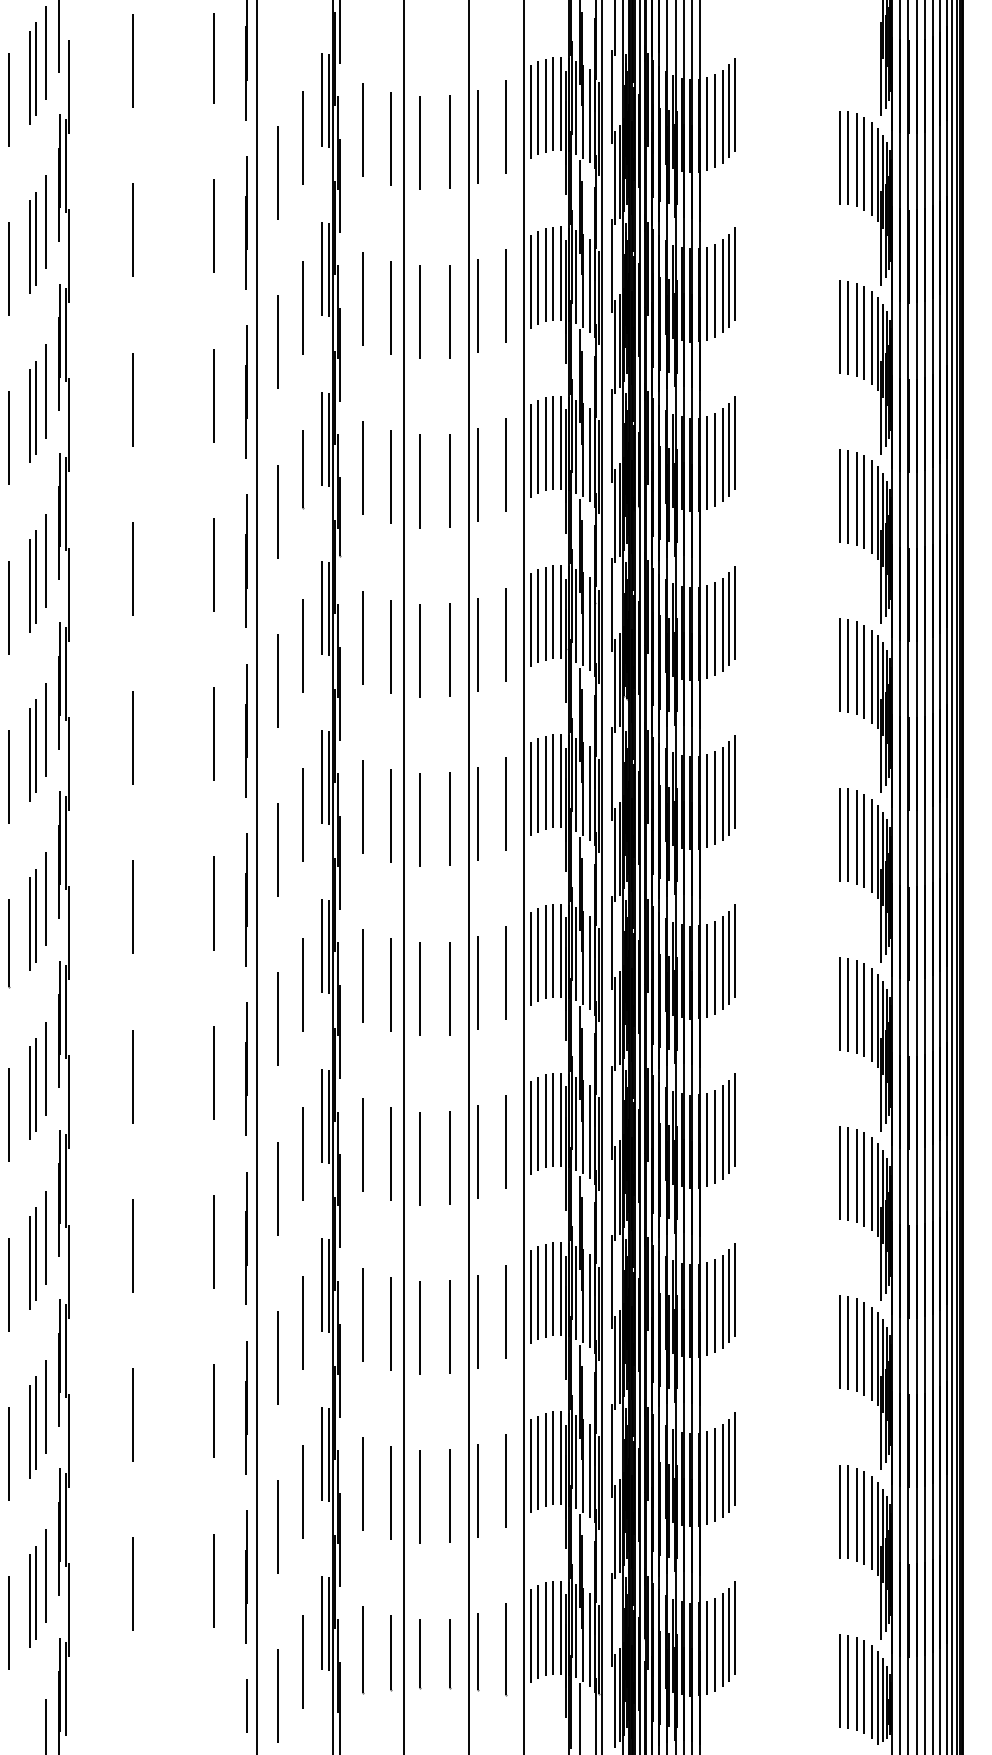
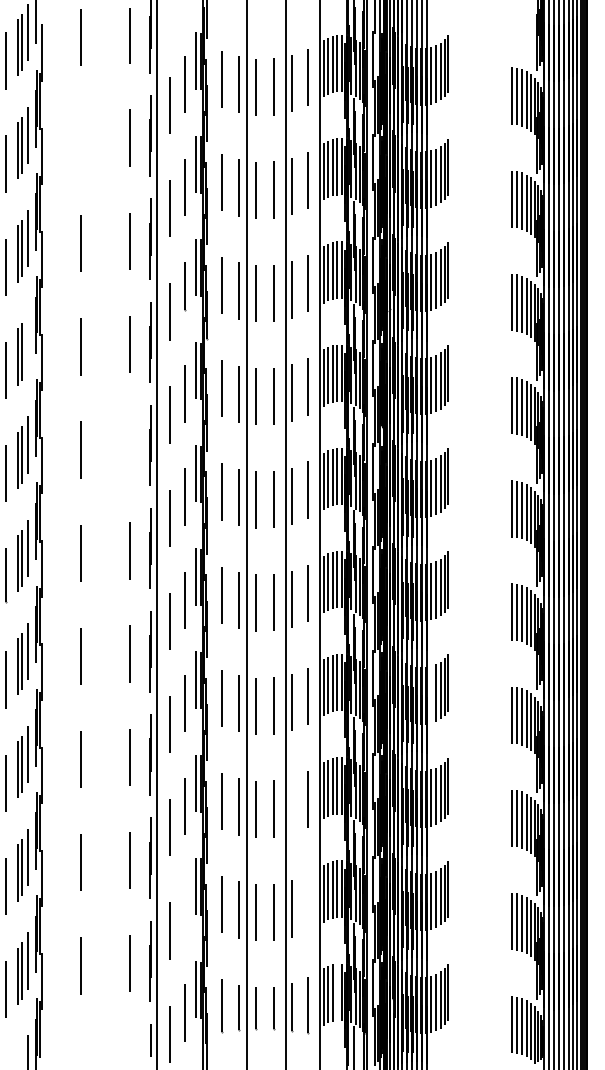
line: (131, 230) -> (80, 140), removed
line: (46, 560) -> (28, 341), removed
line: (212, 733) -> (129, 447), removed
line: (707, 1139) -> (431, 694), removed
line: (477, 1321) -> (291, 805), removed
line: (505, 1480) -> (308, 902), removed
line: (302, 1491) -> (184, 909), removed
line: (553, 1626) -> (337, 991), removed

